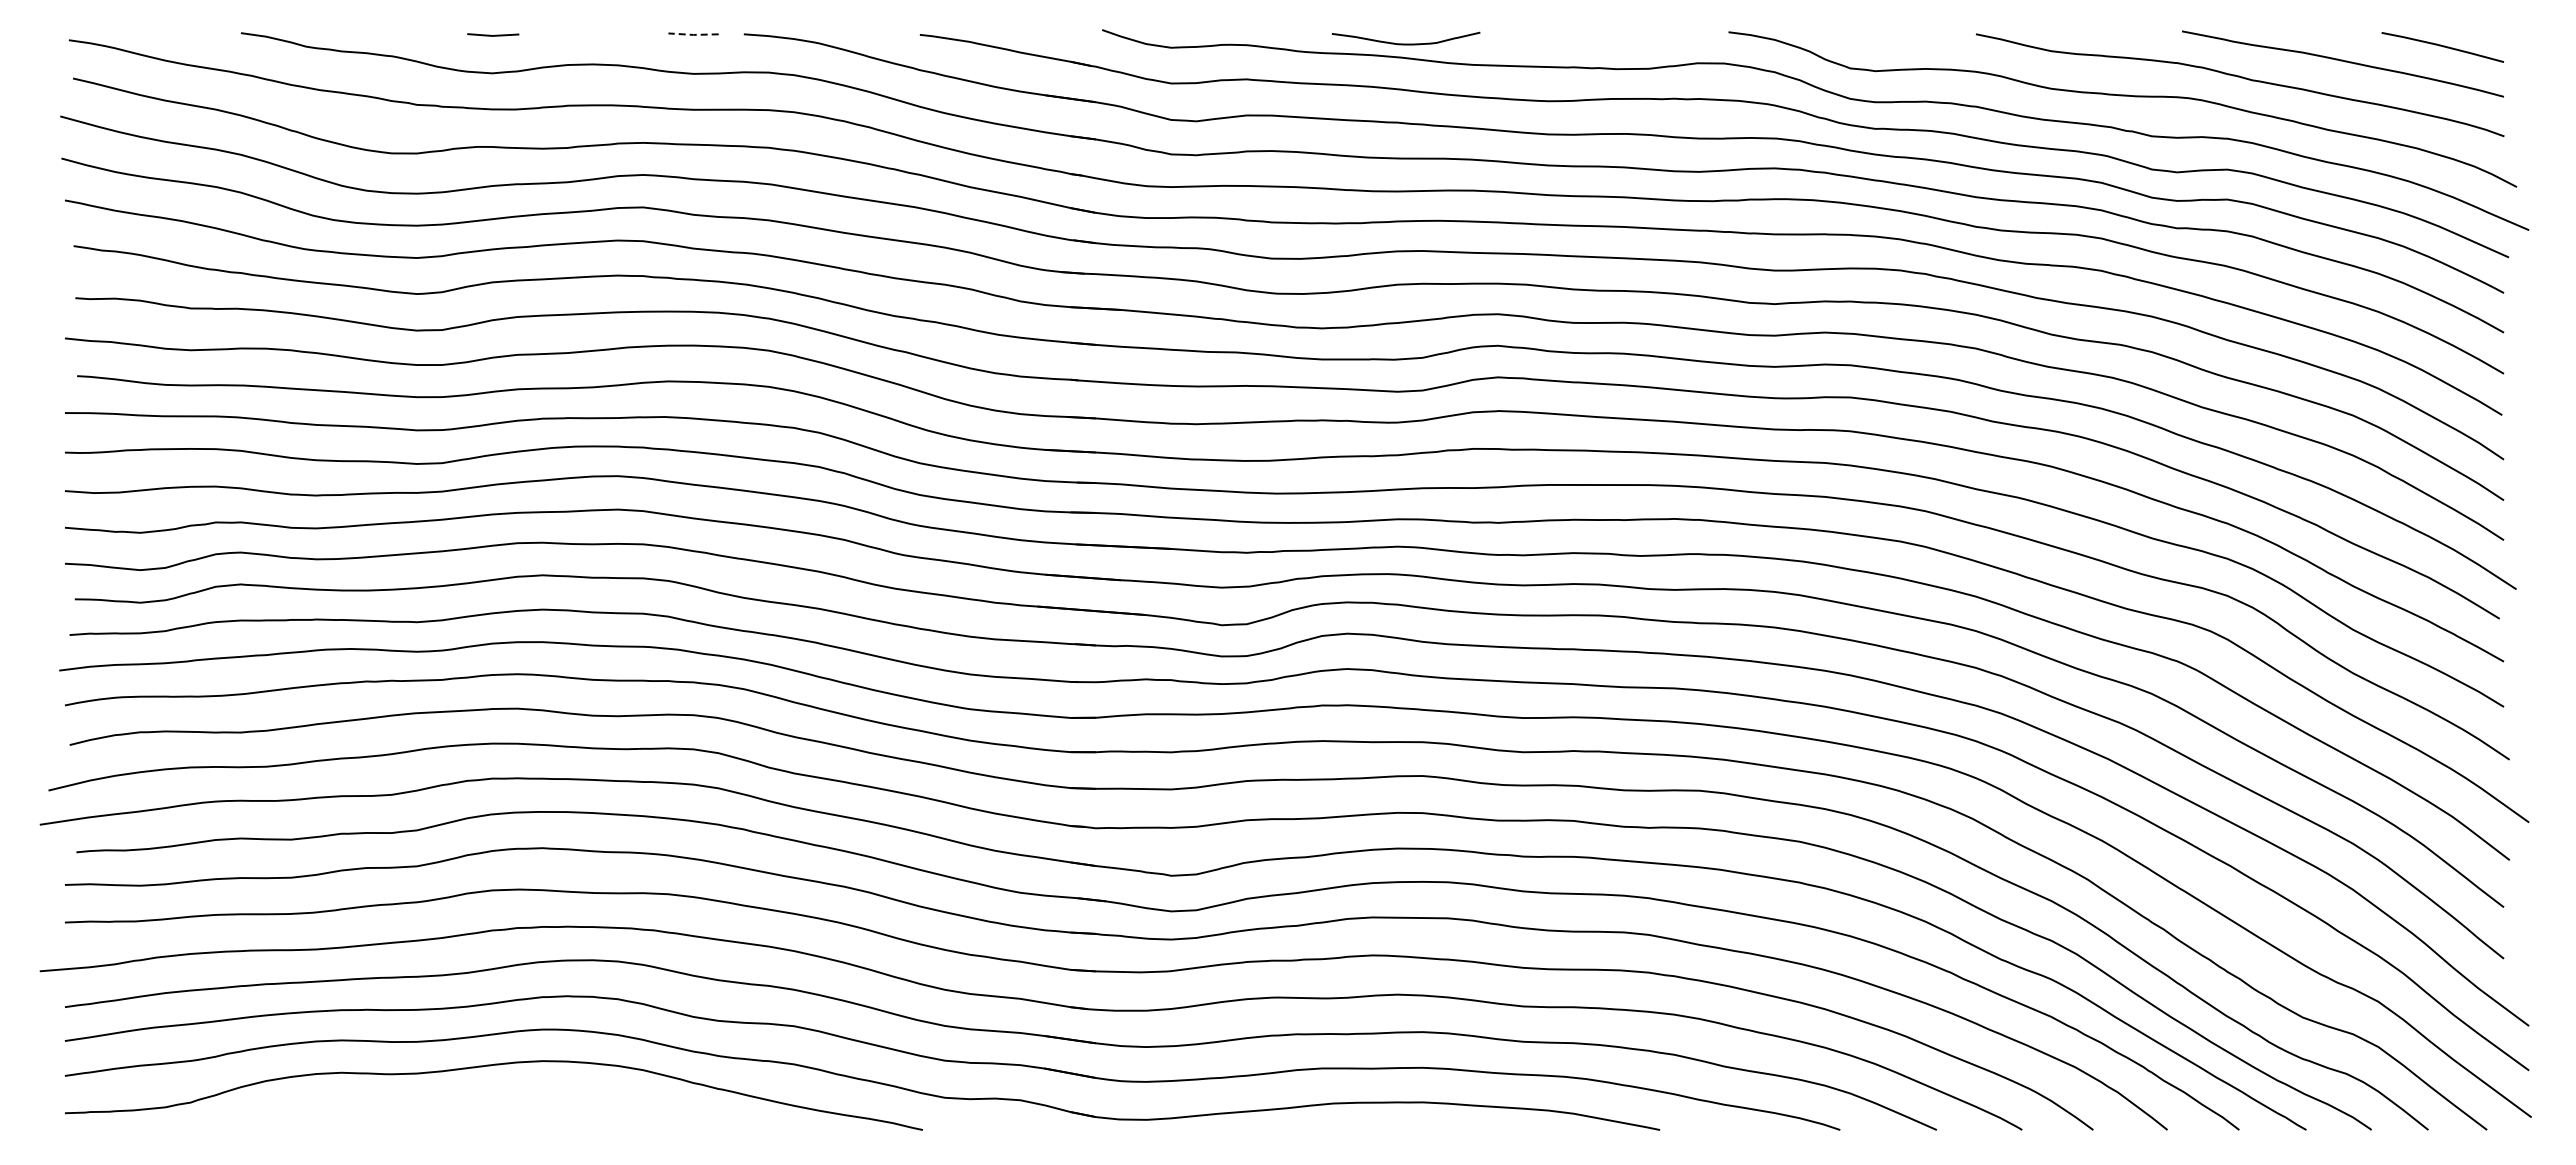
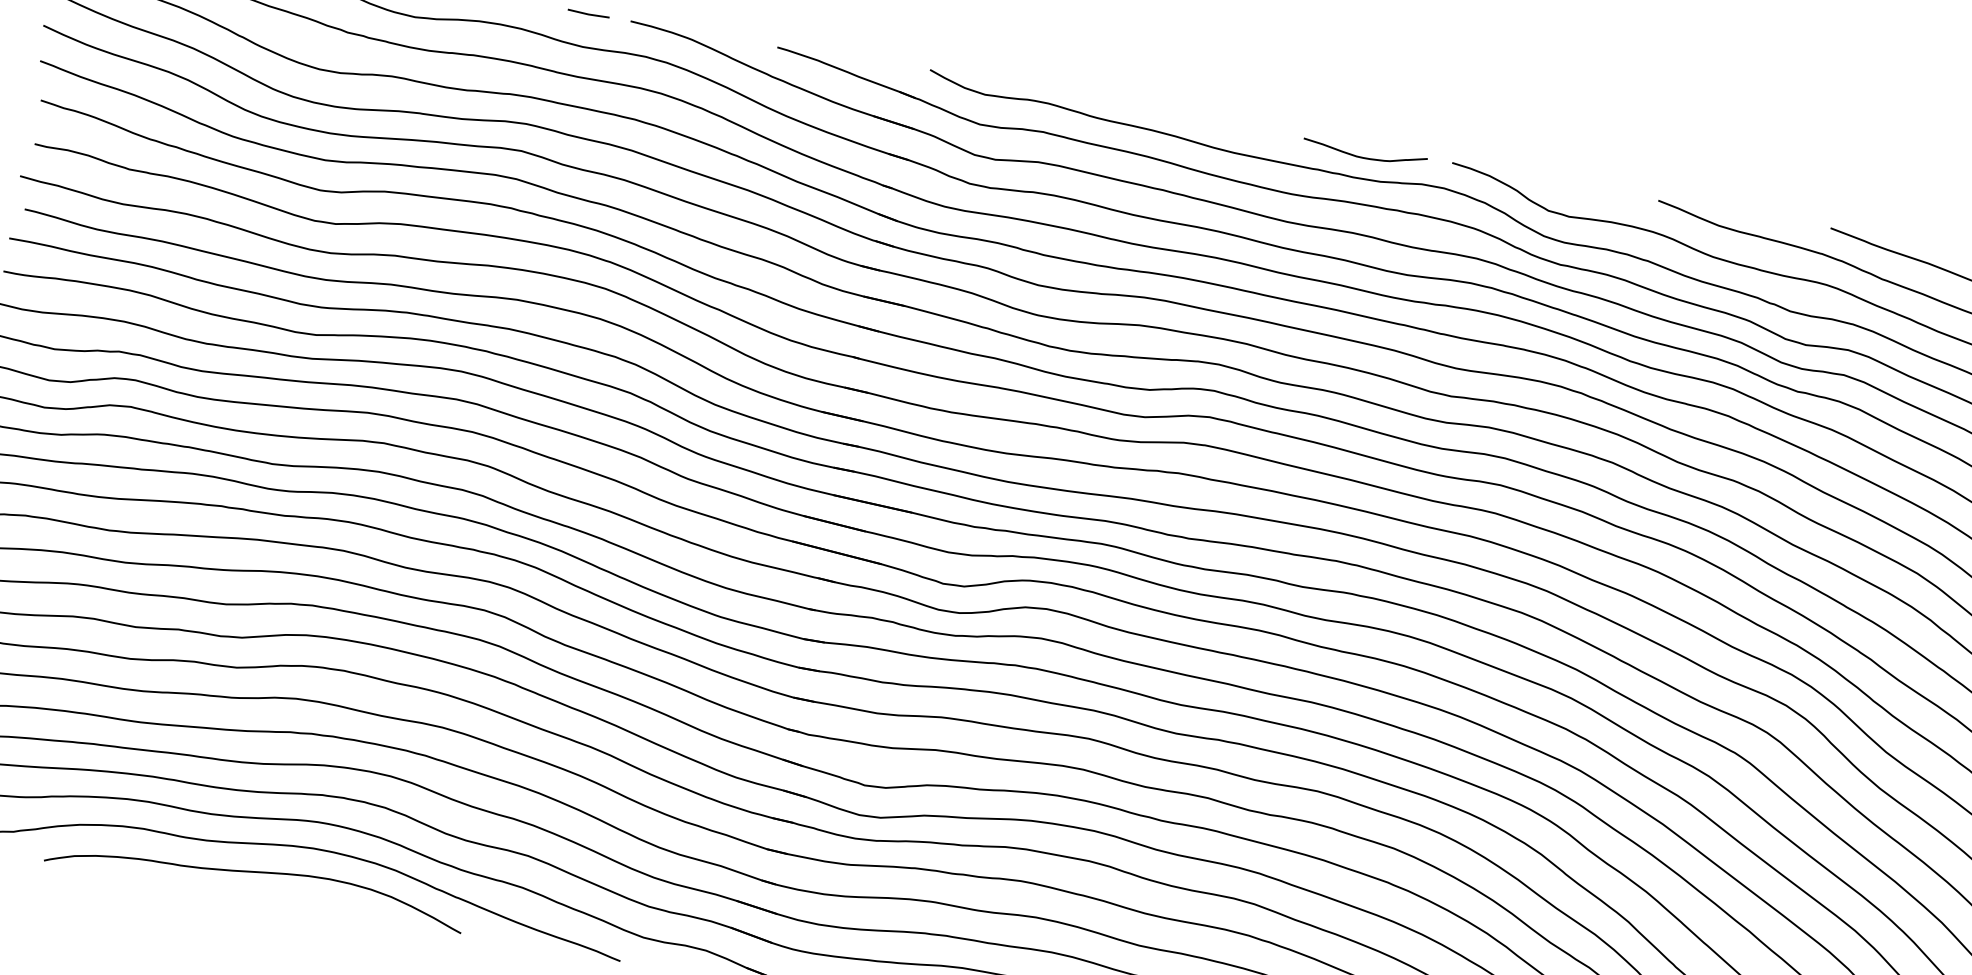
line: (693, 34) -> (588, 14), dashed -> solid
curve: (1405, 43) -> (1363, 157), moved
curve: (480, 1101) -> (255, 873), added

